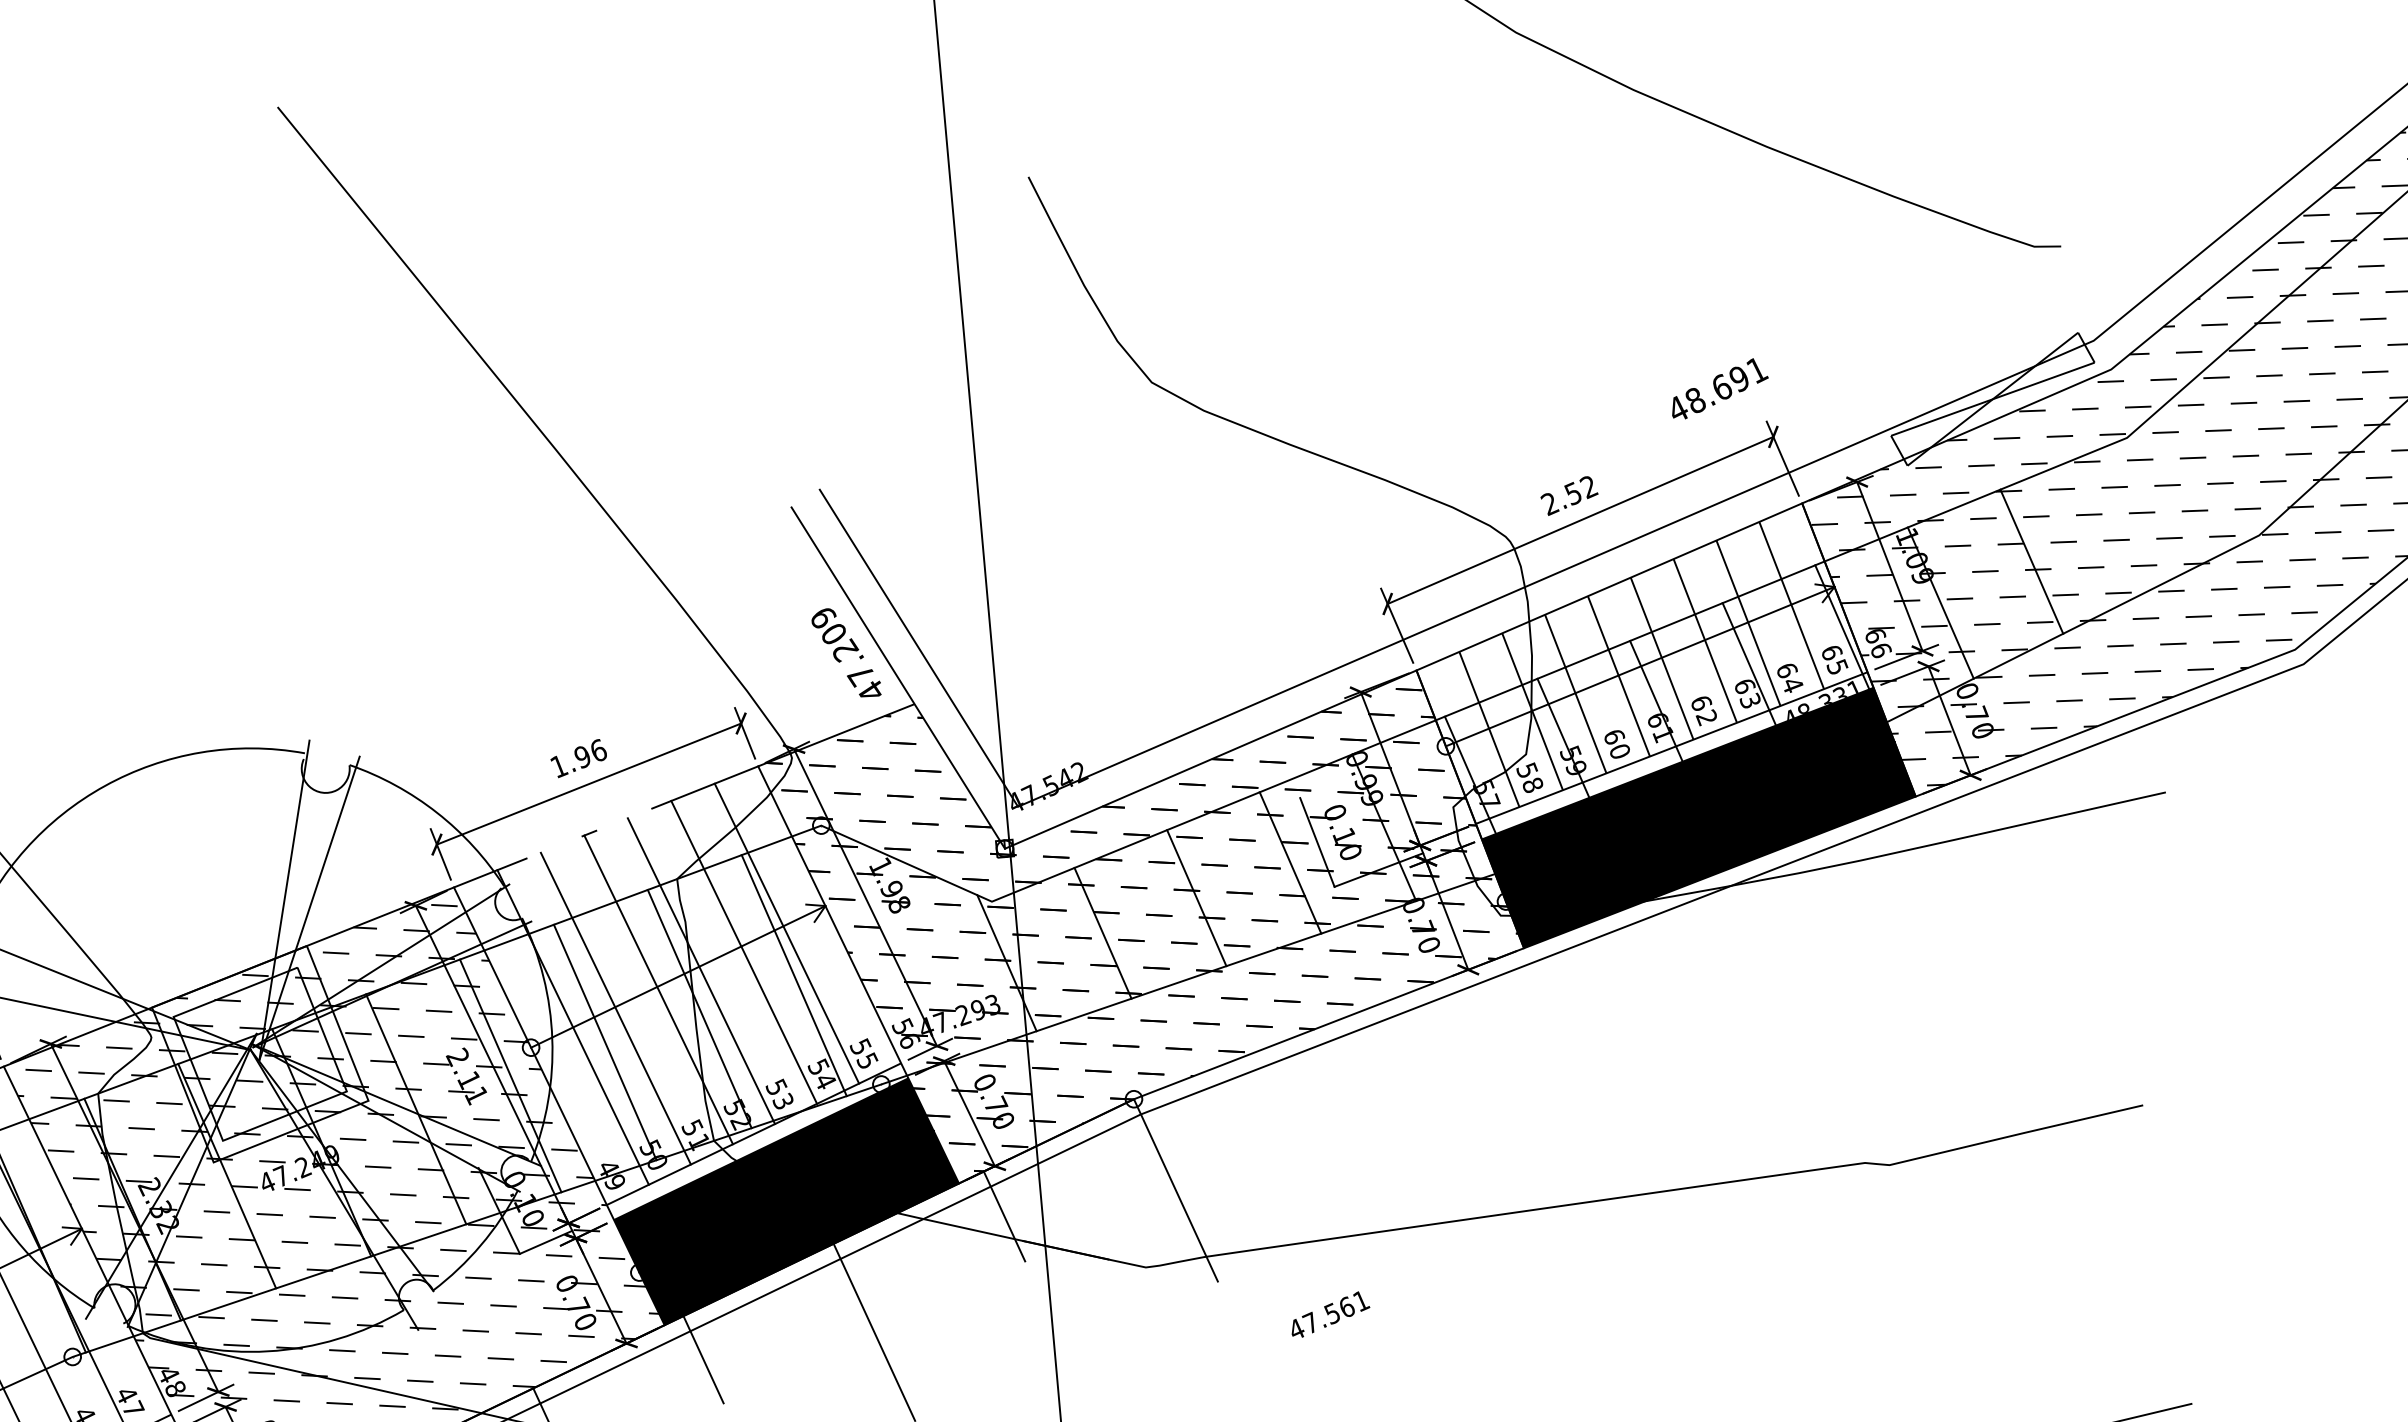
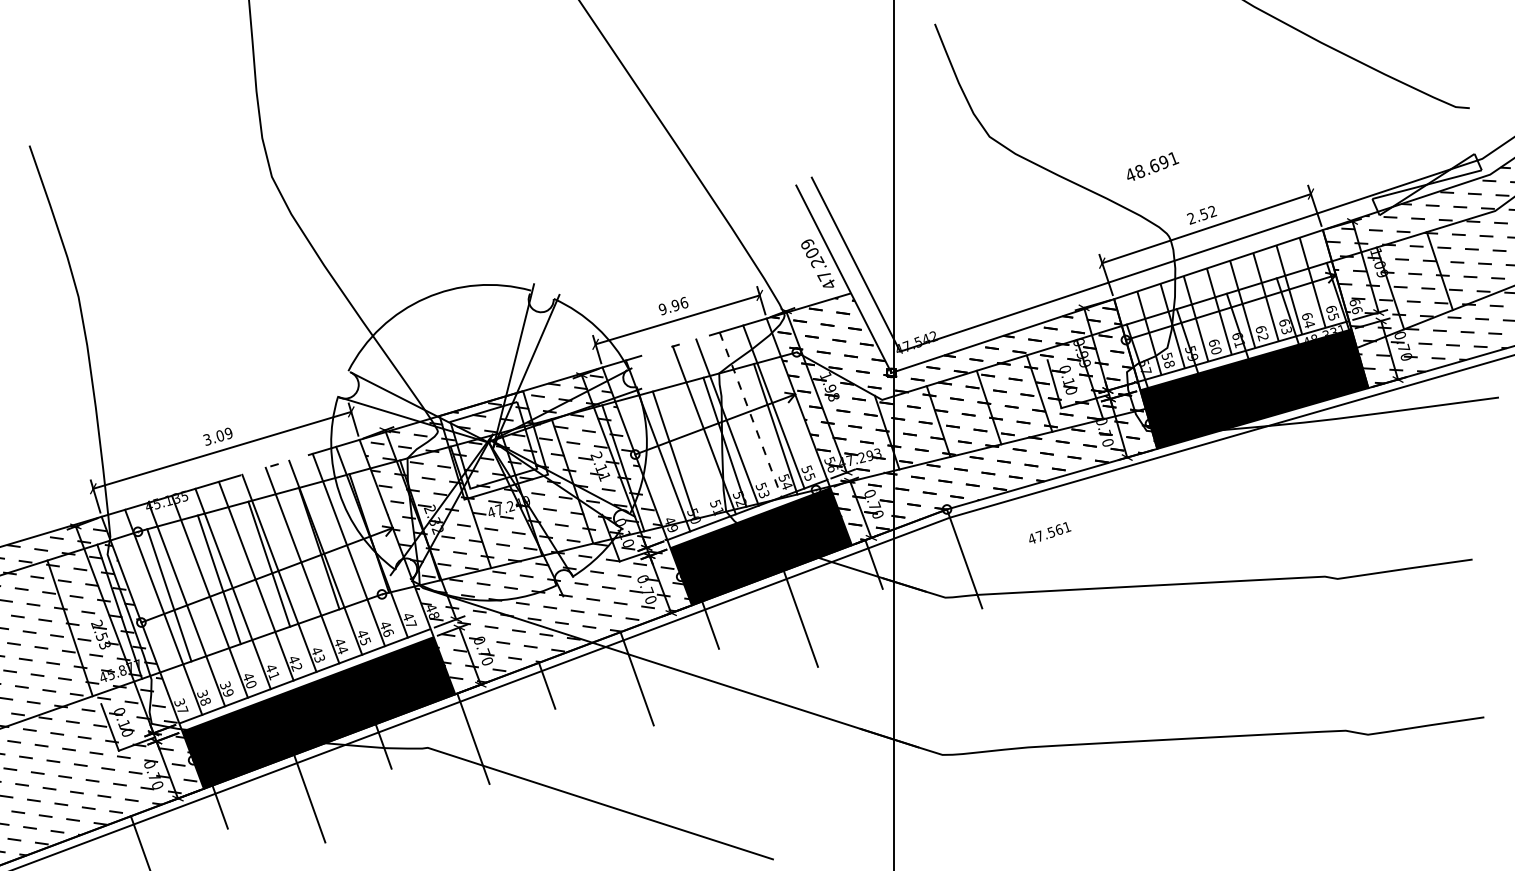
text: (1720, 388) -> (1153, 166), moved
text: (558, 766) -> (662, 309), 1.96 -> 9.96
line: (743, 951) -> (750, 414), solid -> dashed
line: (616, 1007) -> (681, 437), removed
text: (1330, 1313) -> (1050, 532), moved

